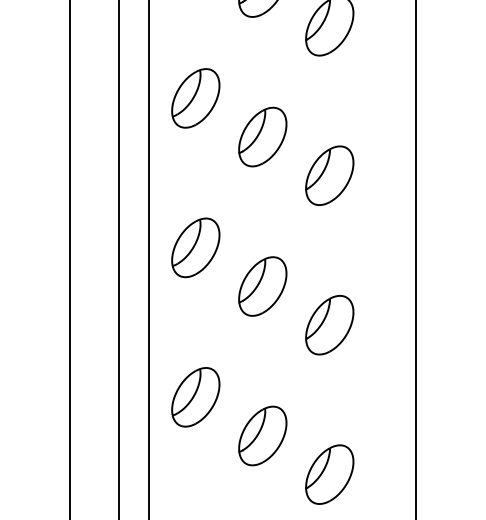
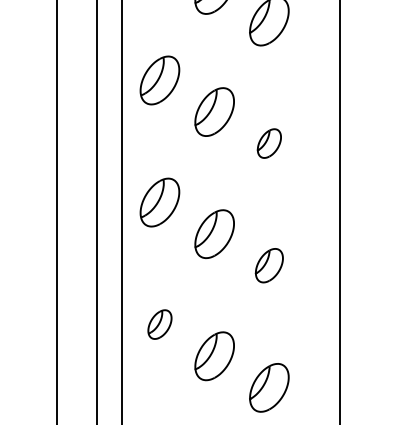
part: (329, 175) -> (269, 143), size x0.6
part: (329, 324) -> (269, 265), size x0.7
part: (195, 397) -> (159, 324), size x0.6

